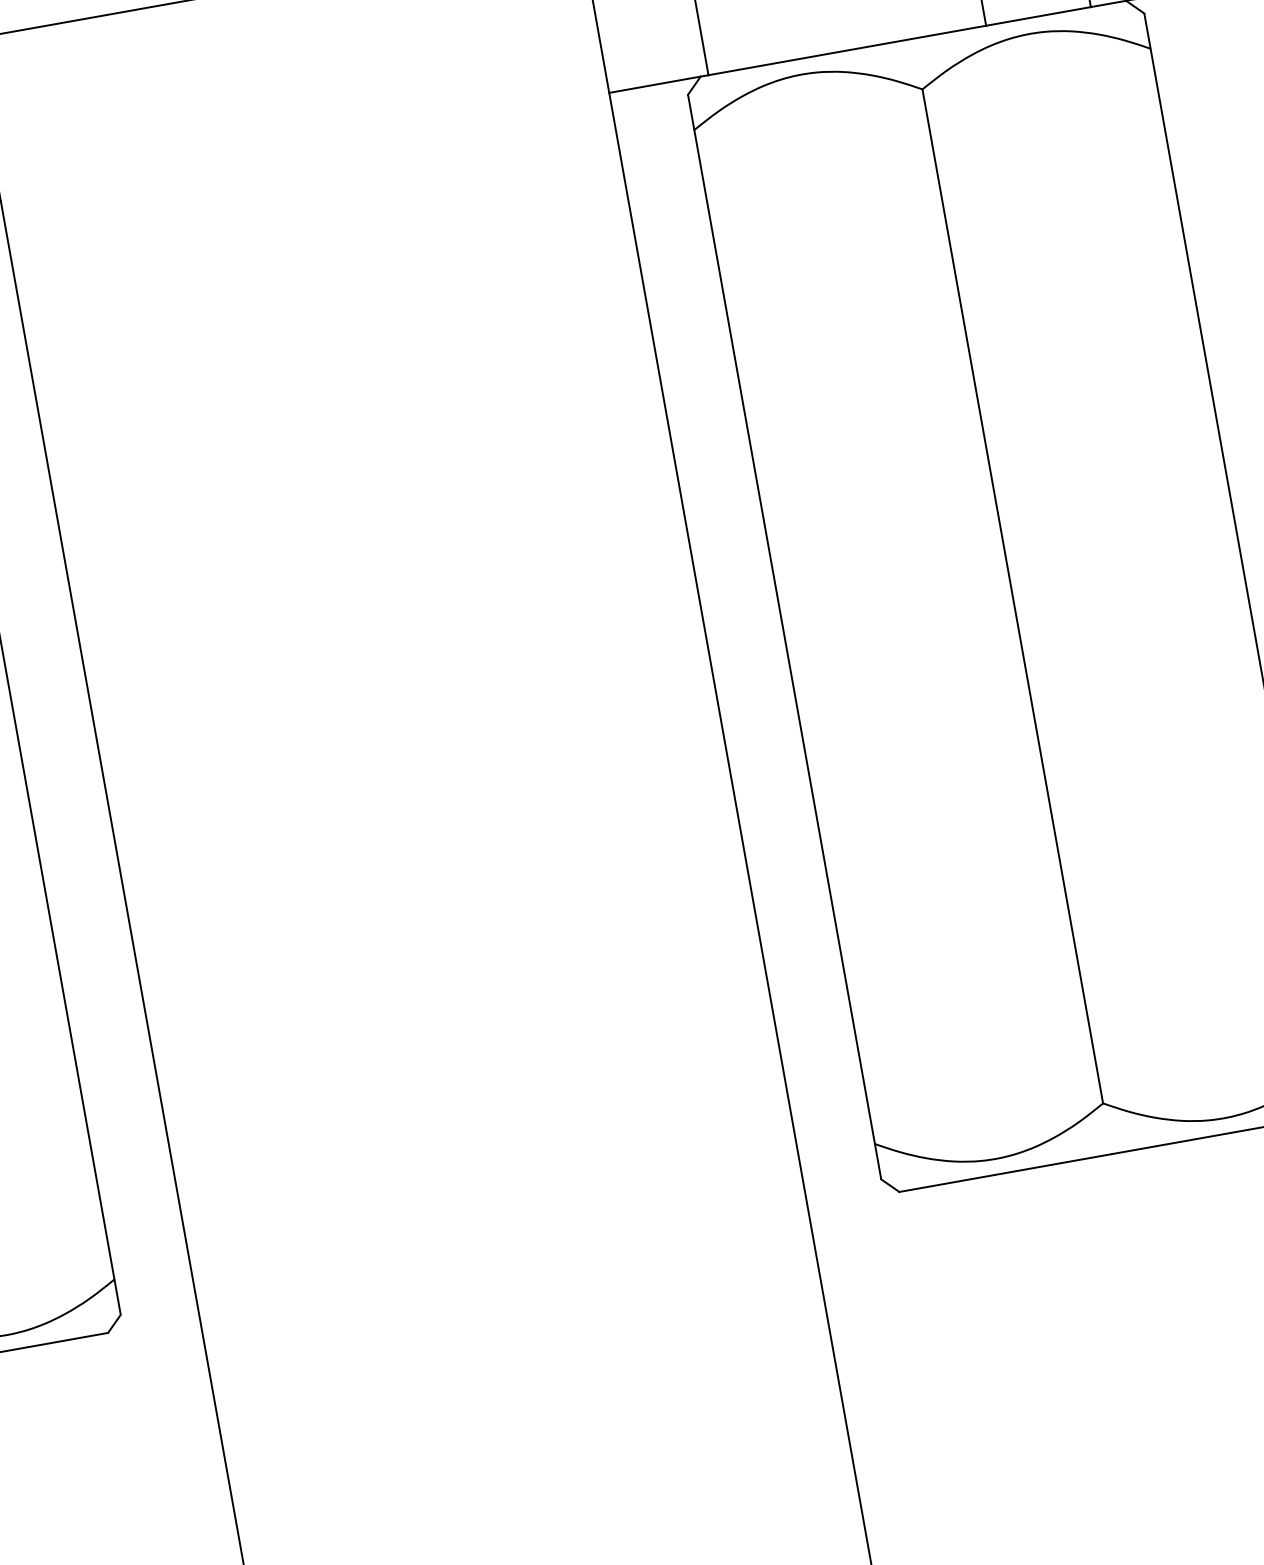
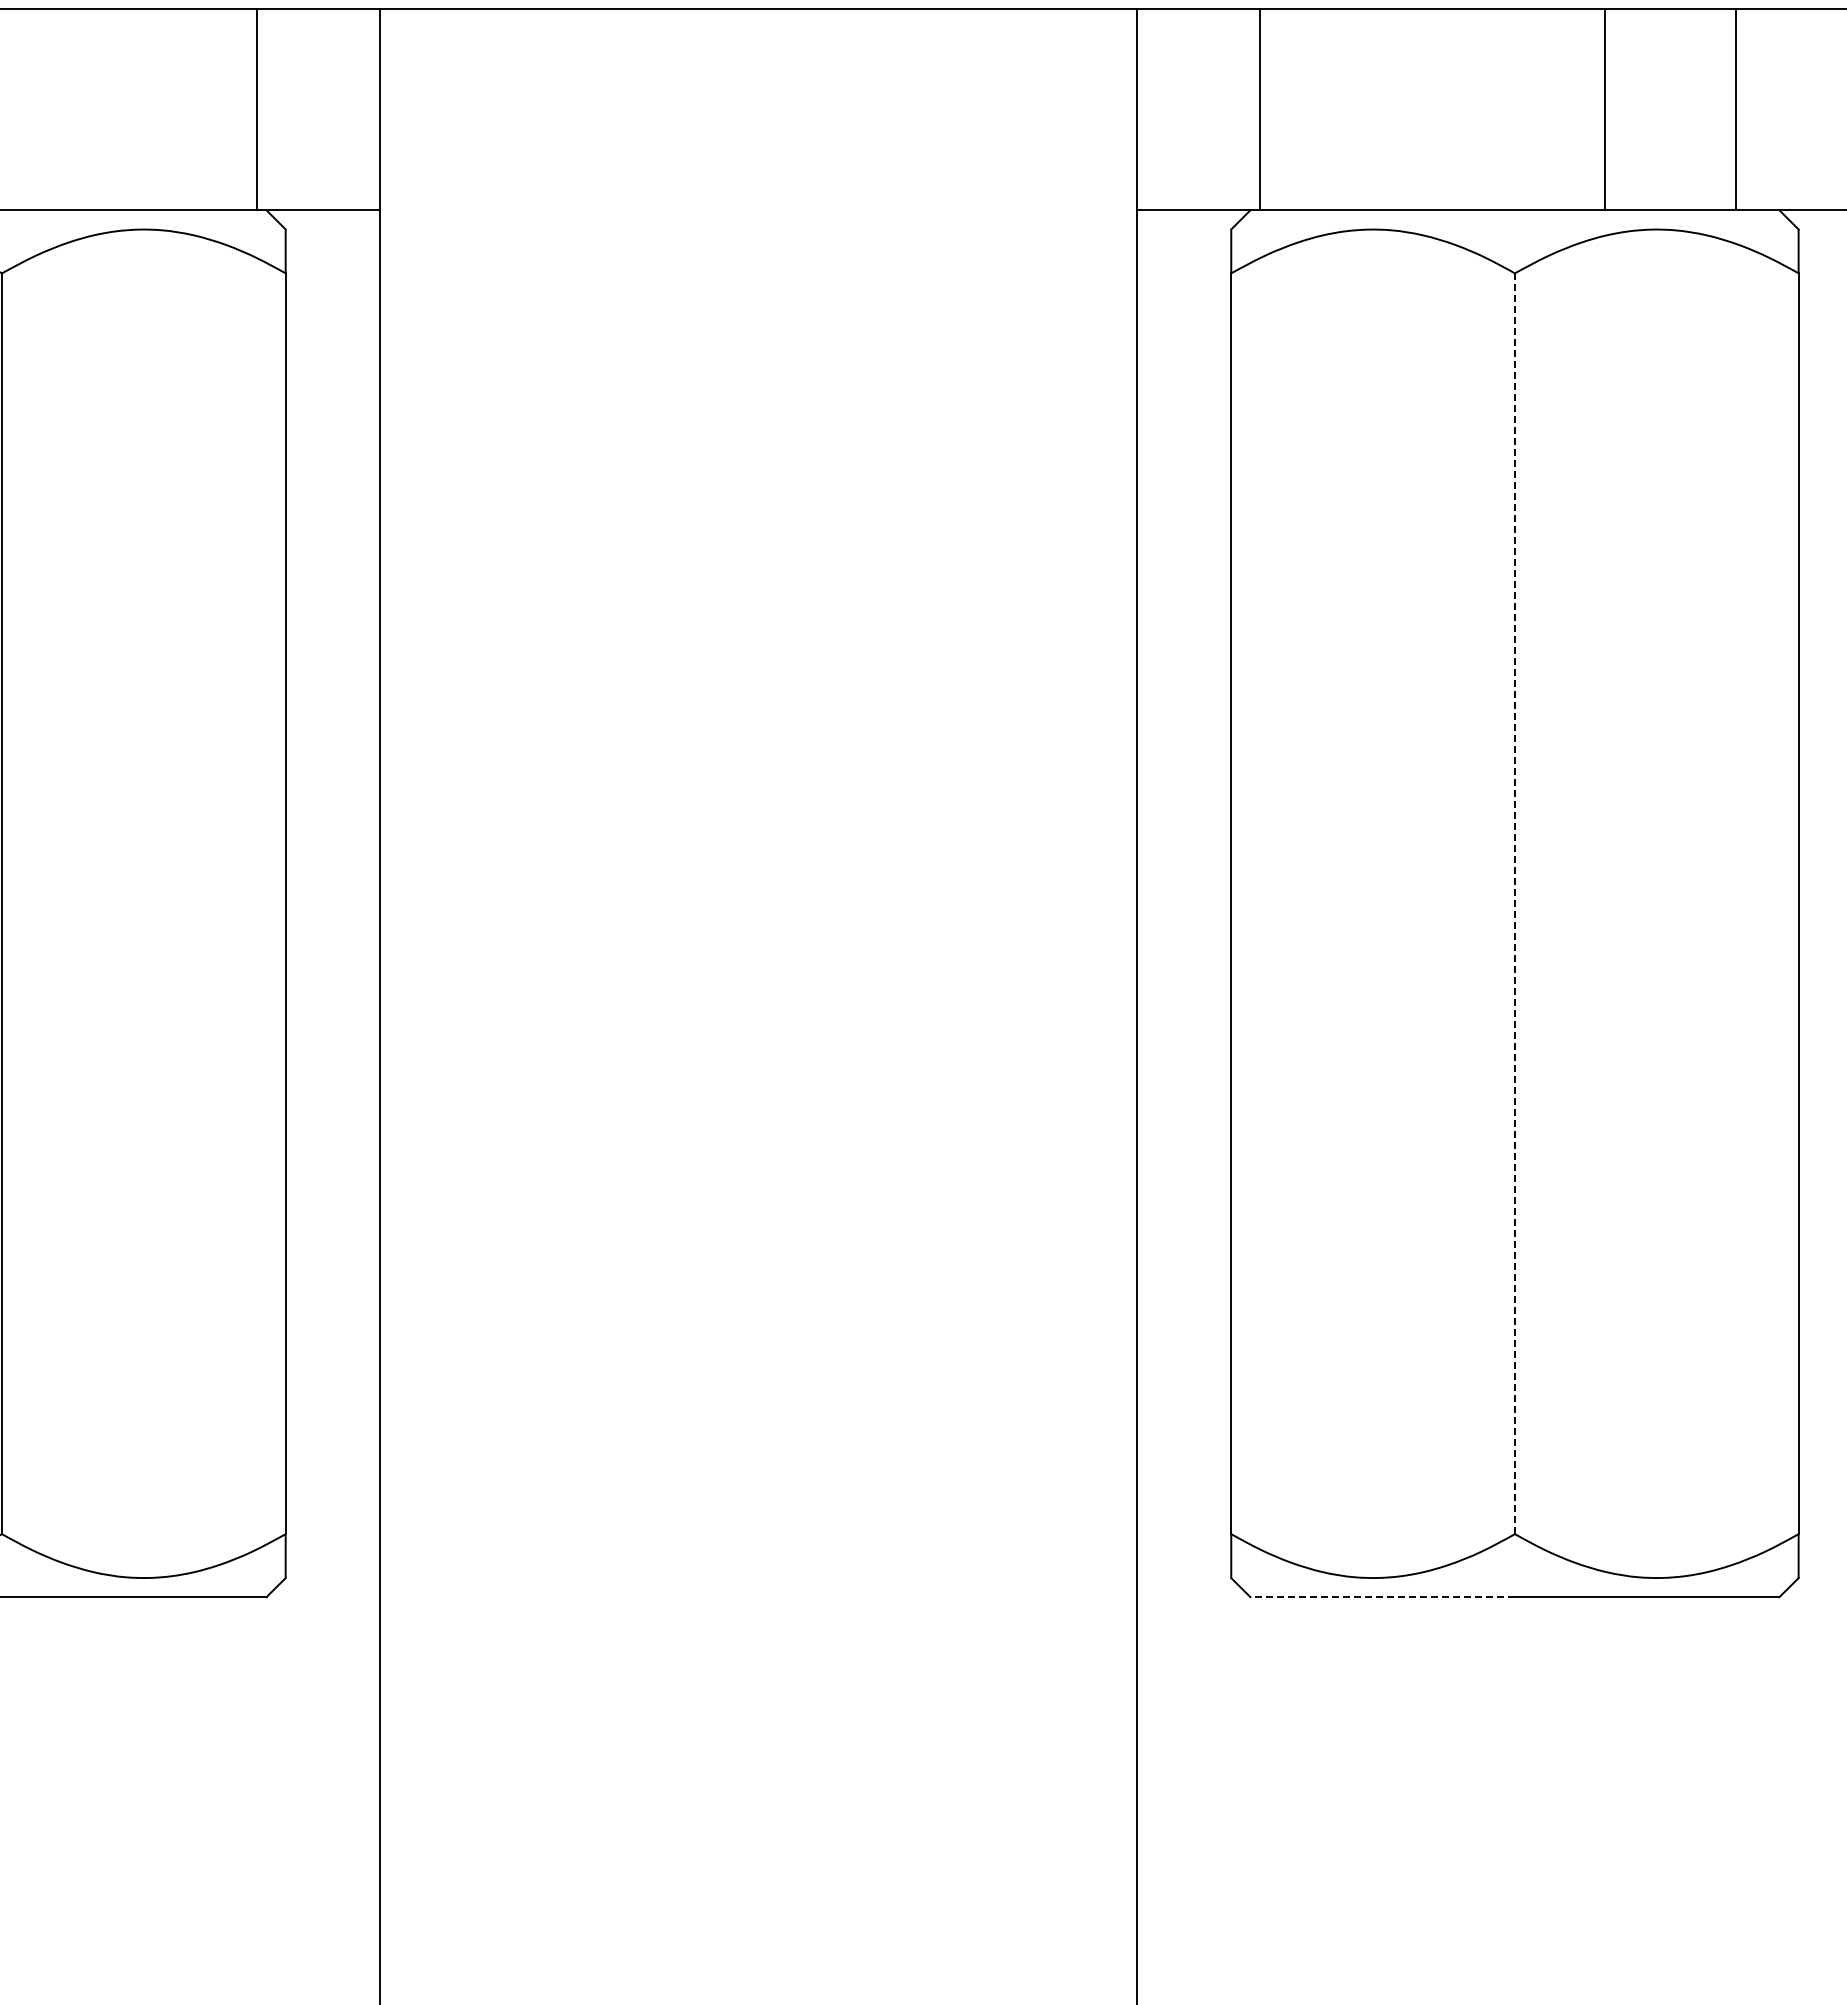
line: (1012, 597) -> (1514, 904), solid -> dashed
line: (1005, 1173) -> (1382, 1597), solid -> dashed

